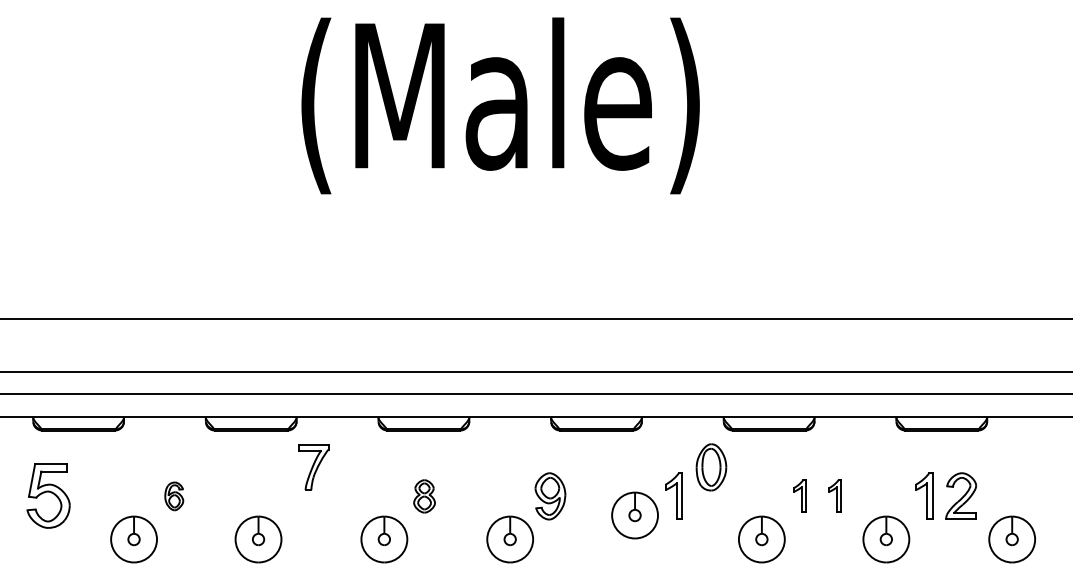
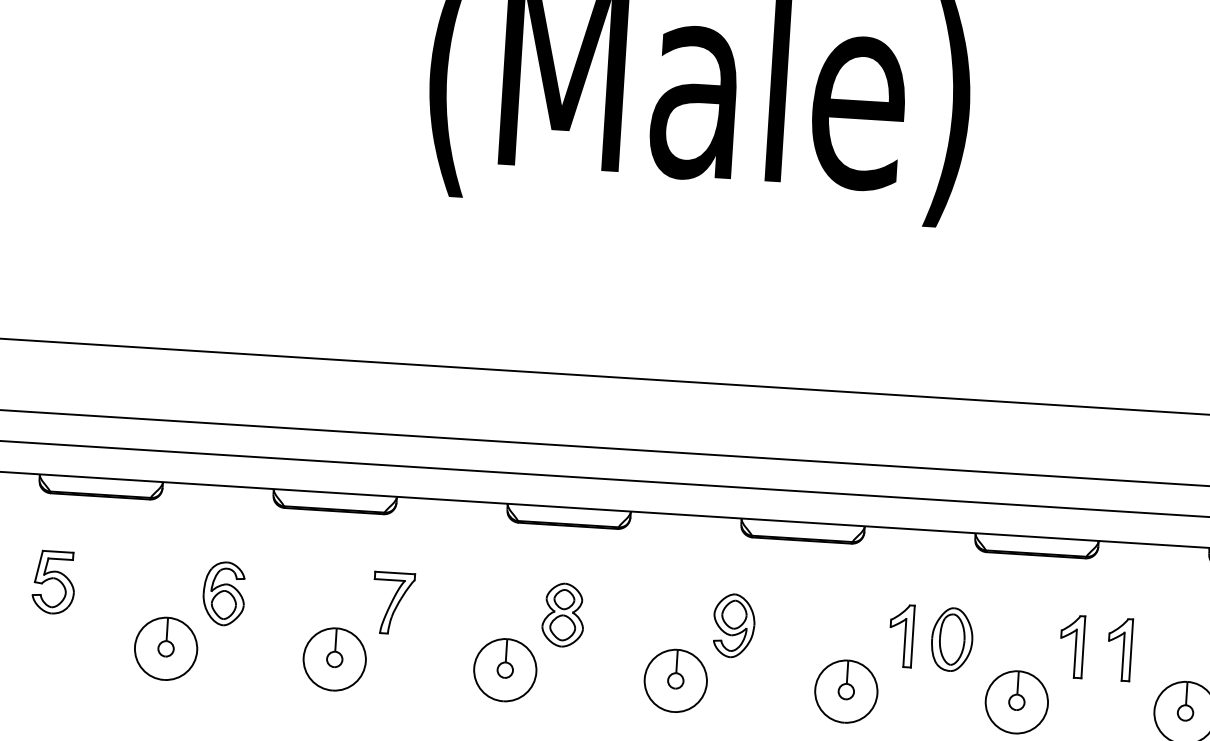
part: (313, 467) -> (392, 603), moved
part: (711, 467) -> (952, 639), moved
part: (48, 495) -> (53, 581), size x0.71
part: (799, 495) -> (1071, 645), size x1.43
part: (835, 495) -> (1120, 648), size x1.43
part: (174, 496) -> (224, 593), size x1.67
part: (424, 496) -> (563, 615), size x1.43
part: (634, 515) -> (845, 691), moved

